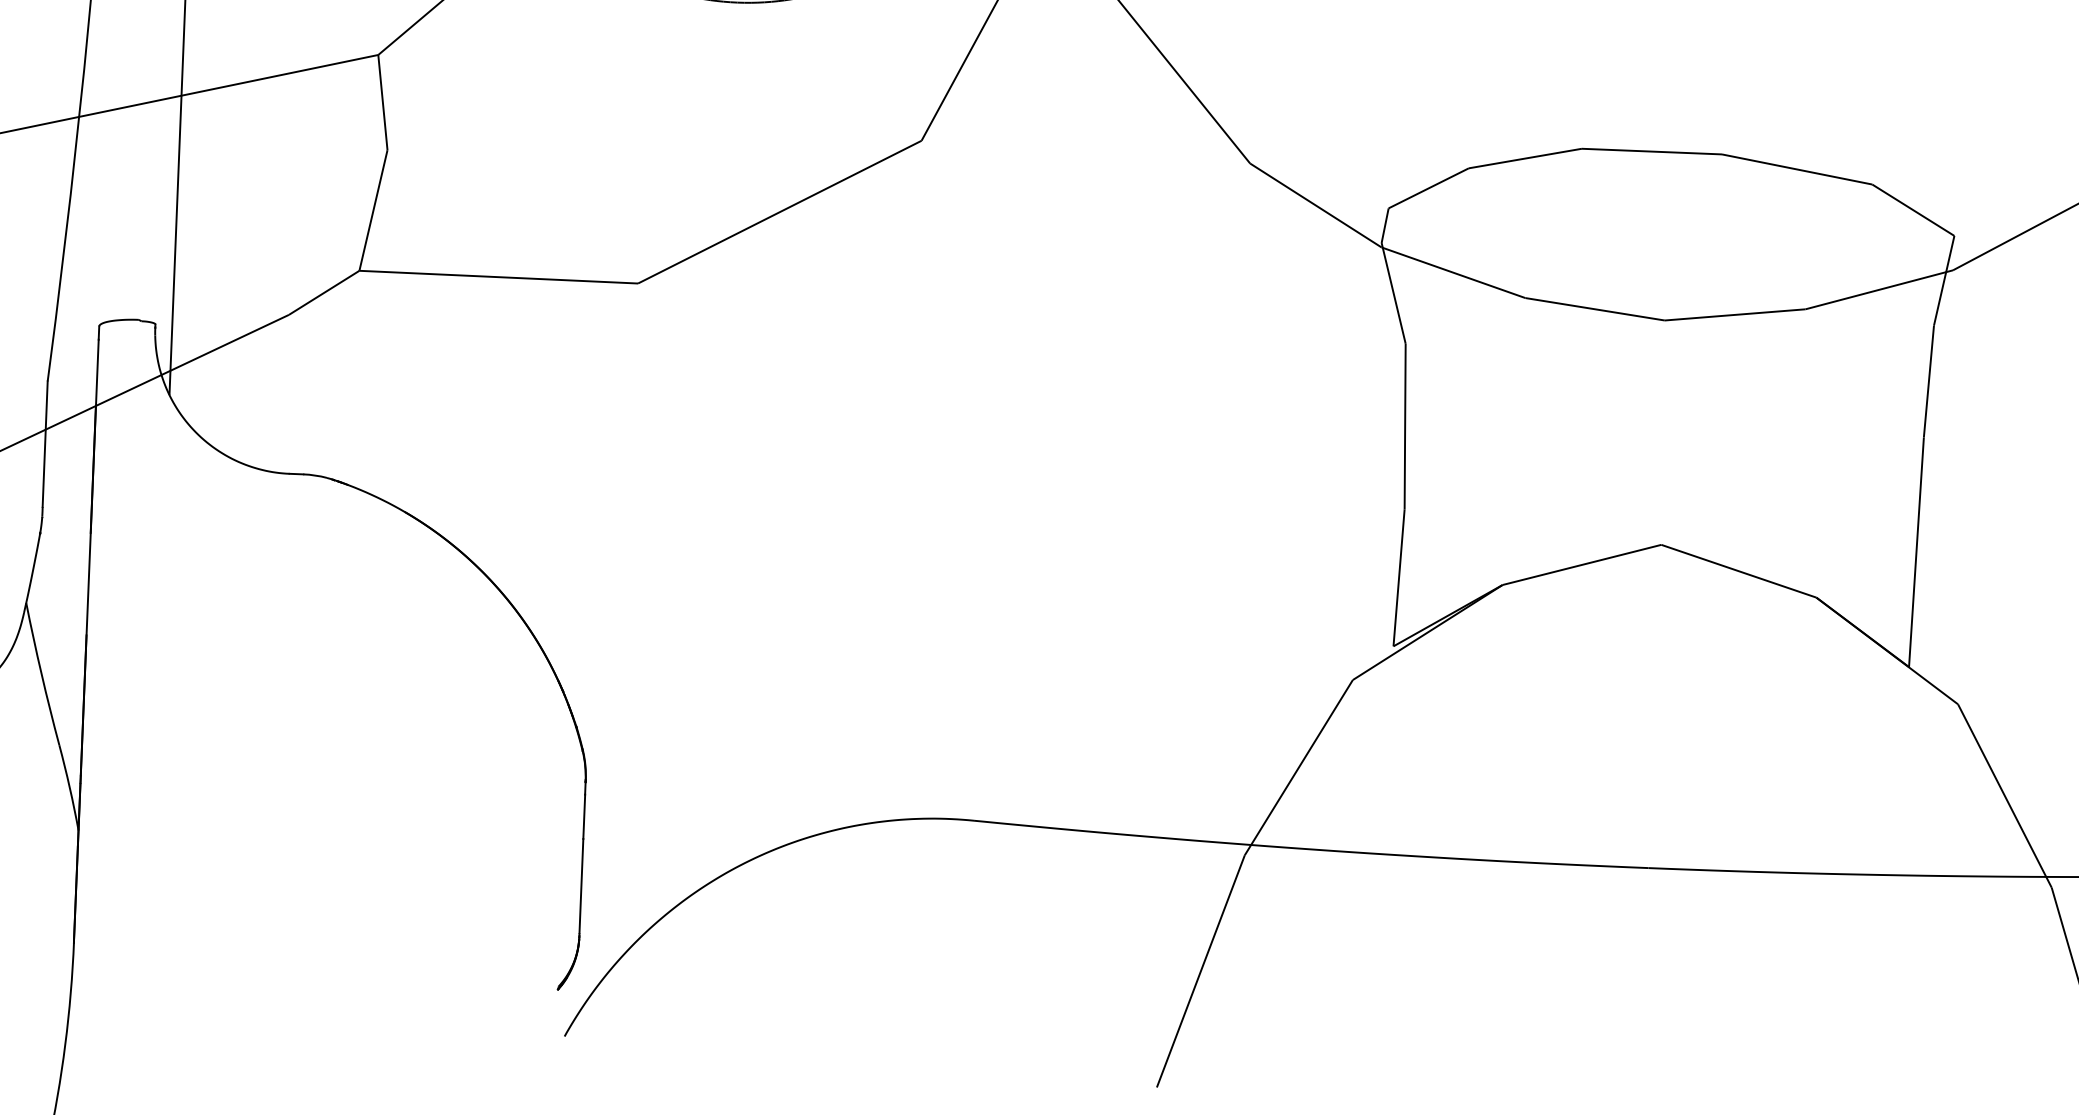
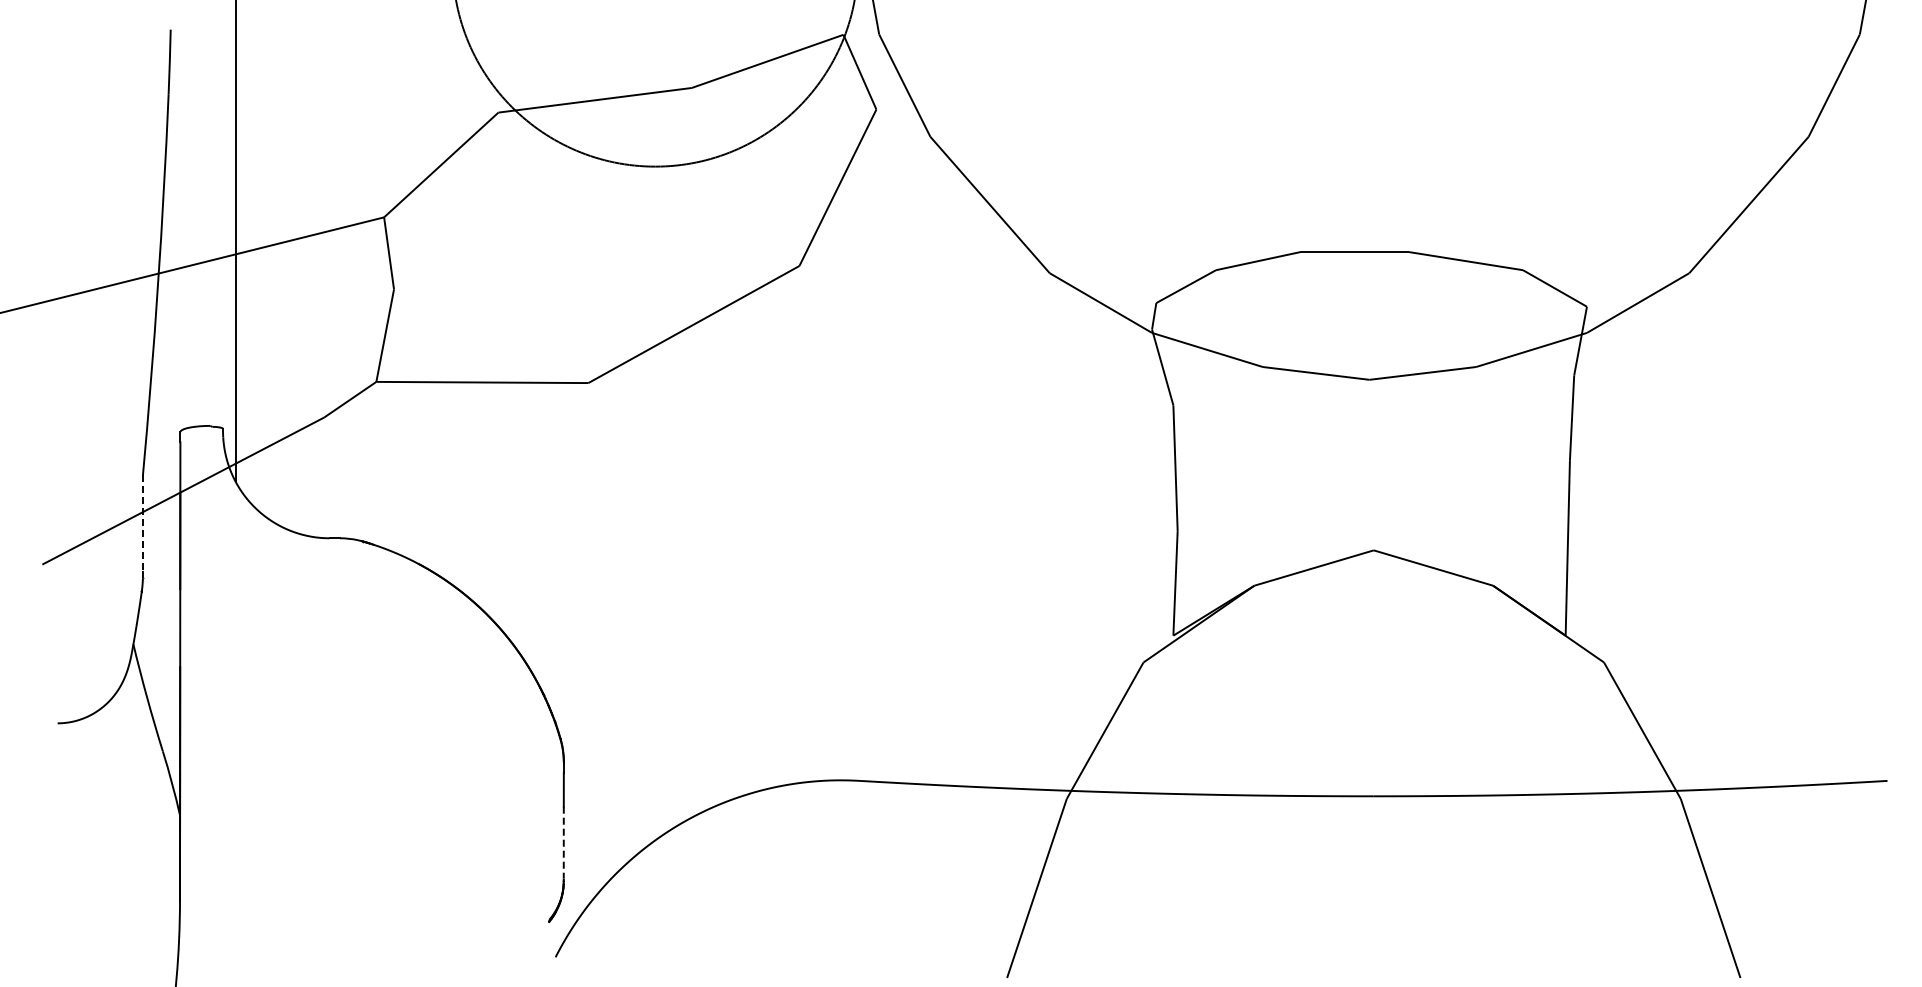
line: (44, 444) -> (142, 523), solid -> dashed
line: (581, 886) -> (563, 842), solid -> dashed

